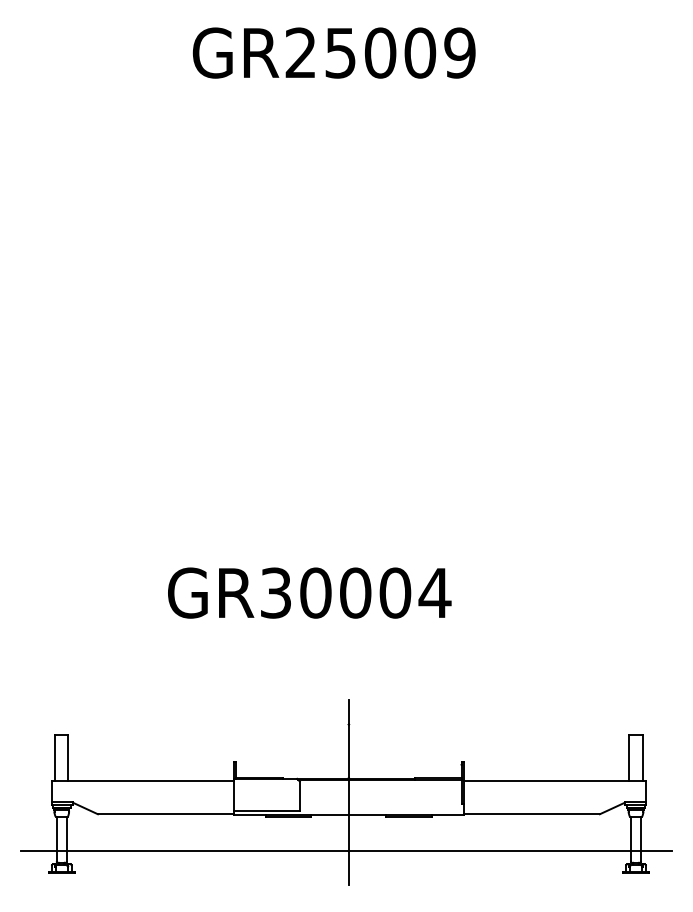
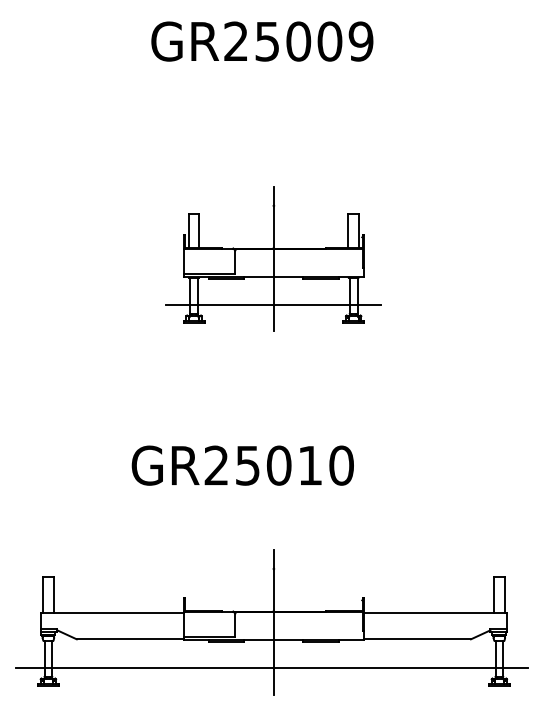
part: (348, 329) -> (273, 258), added
text: (356, 592) -> (279, 465), GR30004 -> GR25010

